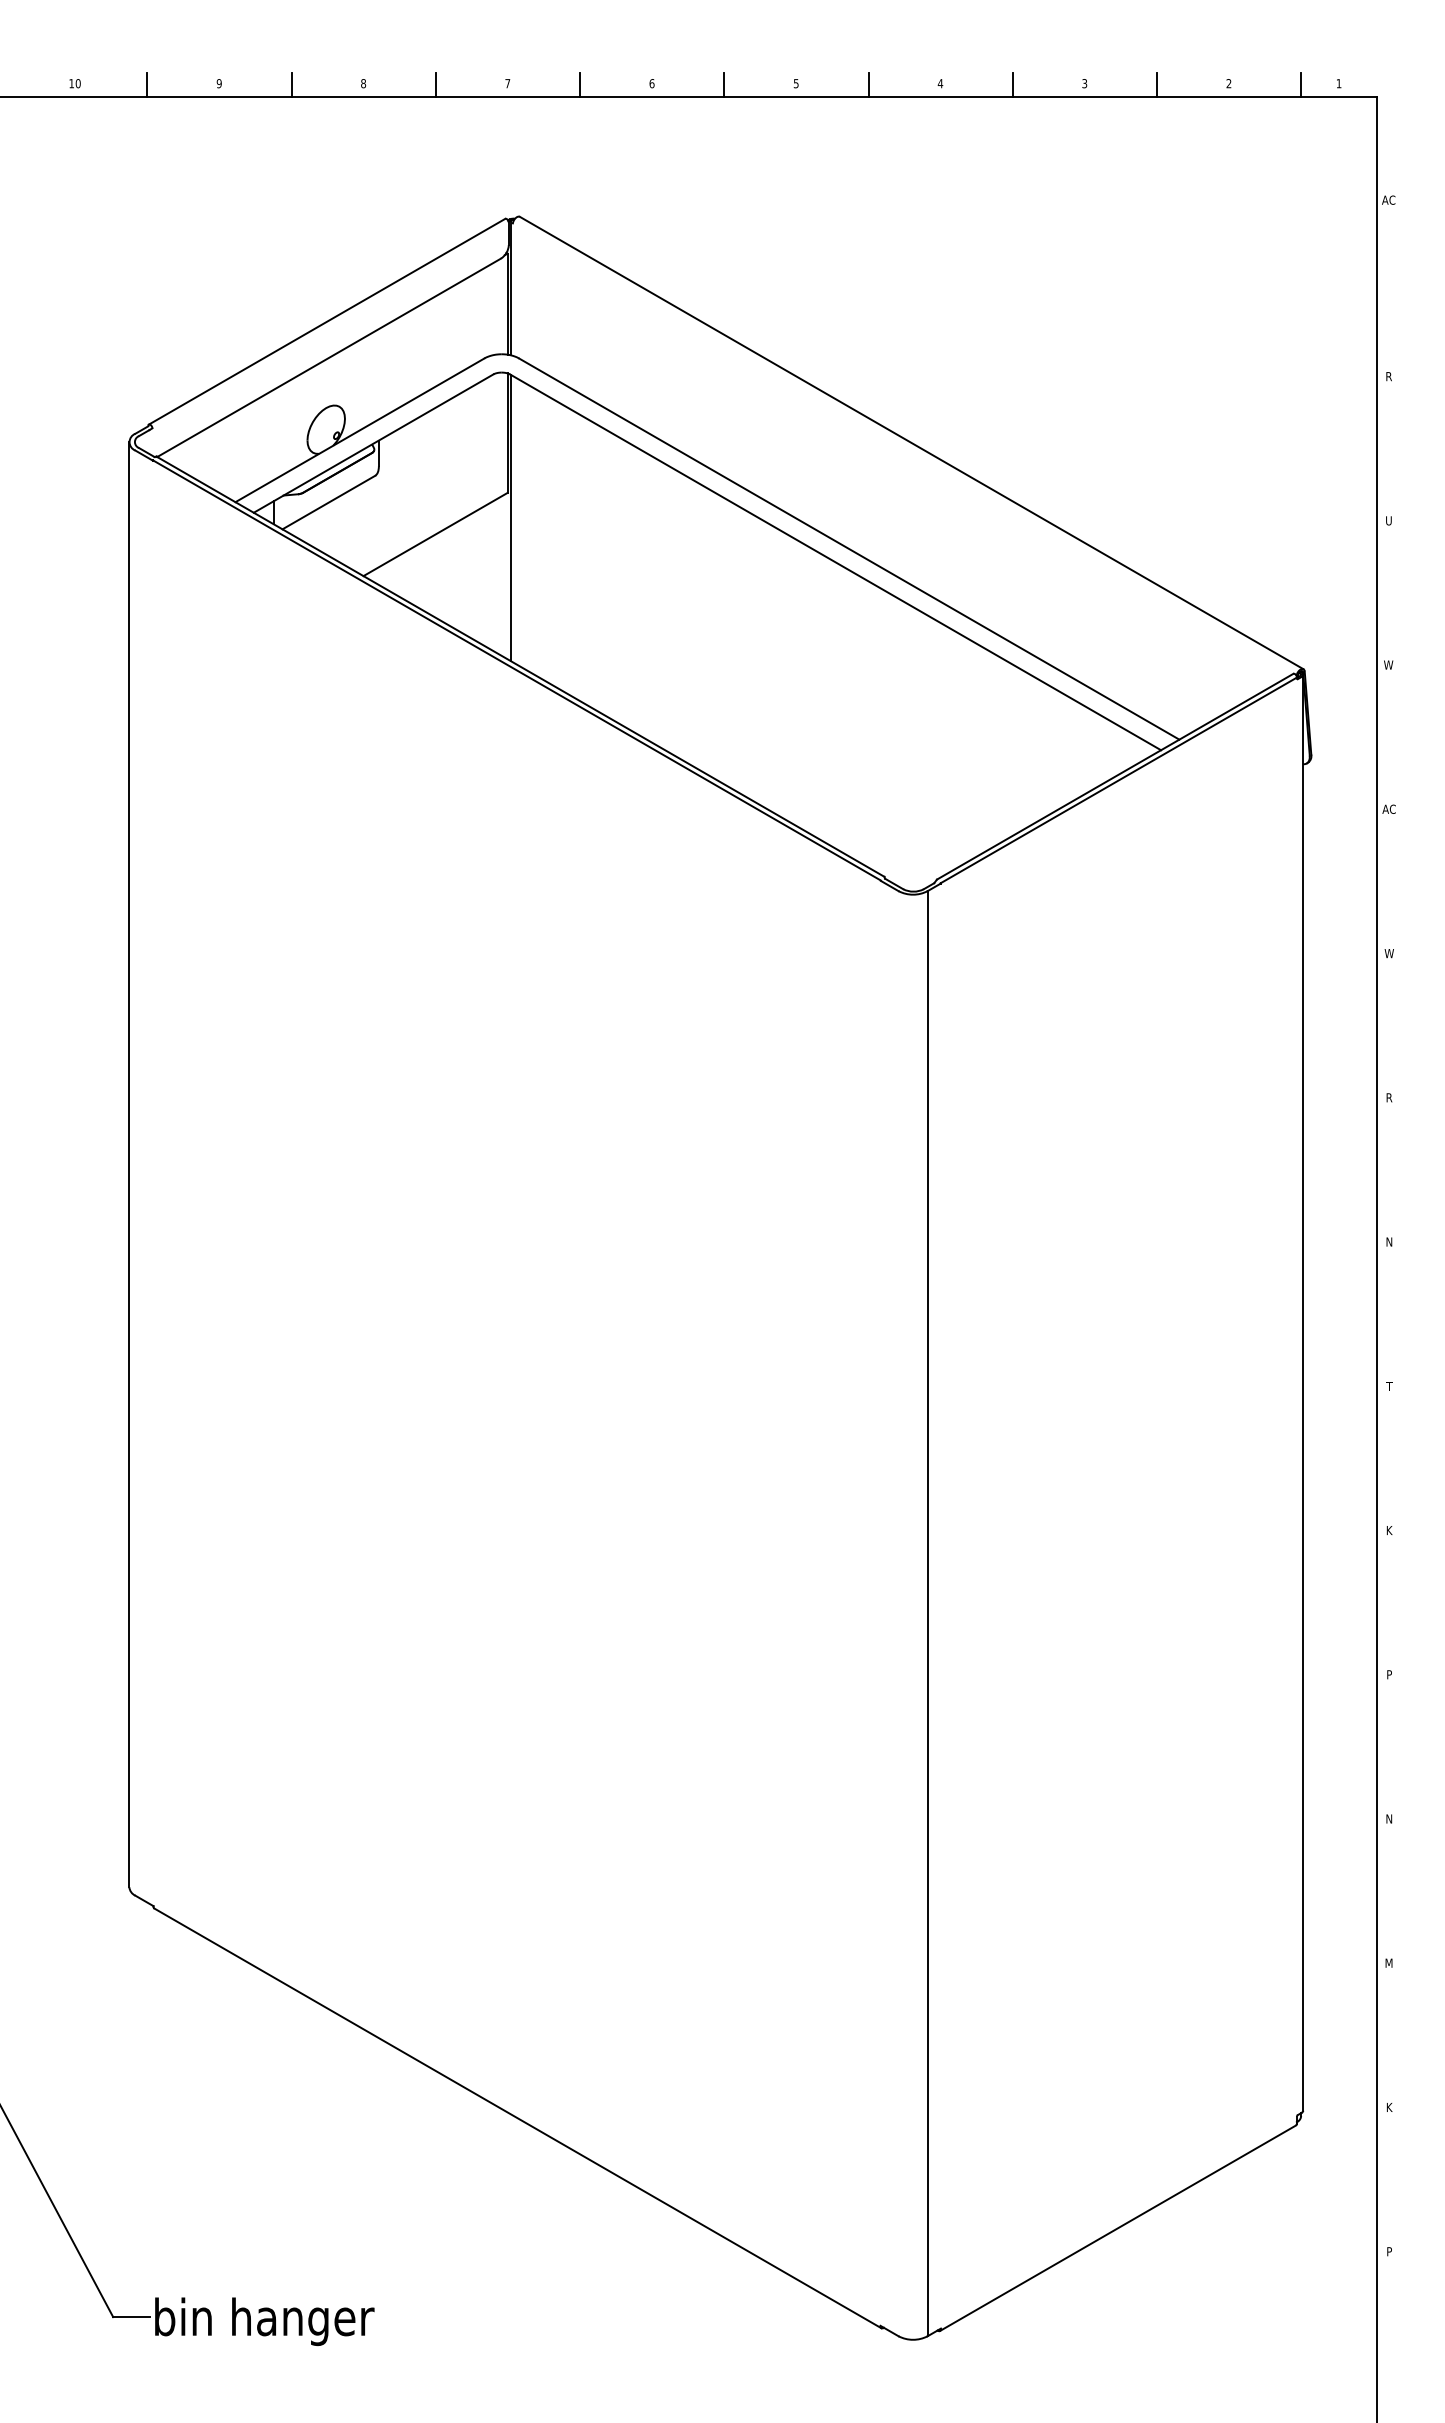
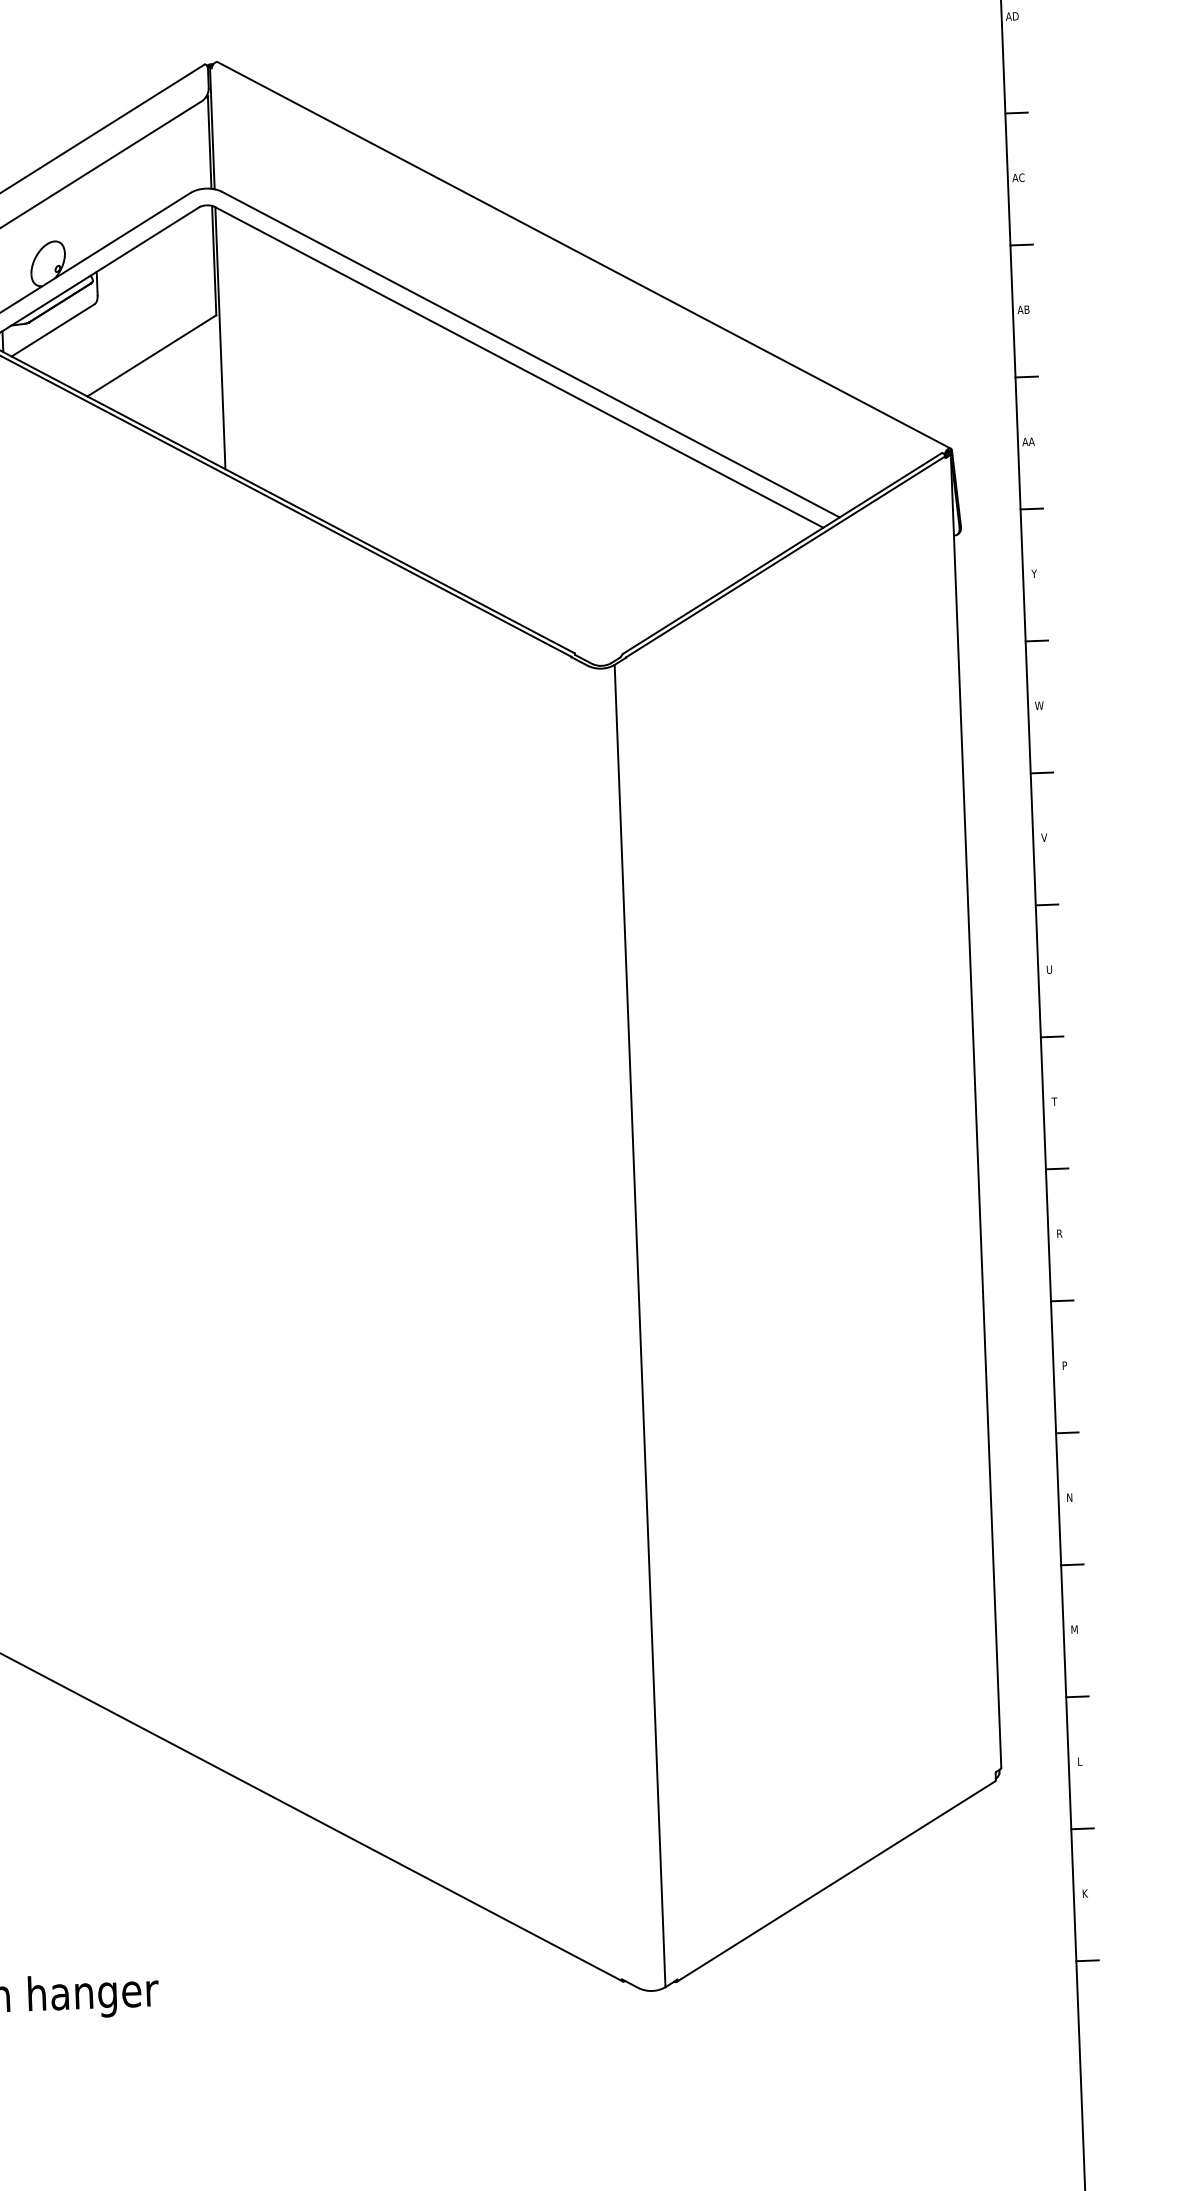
text: (1388, 199) -> (1012, 15), AC -> AD
line: (1389, 305) -> (1016, 112), added
text: (1388, 376) -> (1018, 177), R -> AC
line: (1389, 450) -> (1021, 245), added
text: (1388, 520) -> (1023, 309), U -> AB
line: (1389, 594) -> (1026, 377), added
text: (1388, 664) -> (1028, 441), W -> AA
line: (1389, 738) -> (1031, 508), added
text: (1388, 808) -> (1033, 573), AC -> Y
line: (1389, 882) -> (1036, 640), added
line: (1389, 1026) -> (1042, 772), added
text: (1389, 1097) -> (1044, 837), R -> V
line: (1389, 1171) -> (1047, 905), added
text: (1389, 1241) -> (1049, 969), N -> U
line: (1389, 1315) -> (1052, 1036), added
line: (1389, 1459) -> (1057, 1168), added
text: (1389, 1530) -> (1059, 1233), K -> R
line: (1389, 1603) -> (1062, 1300), added
line: (1389, 1748) -> (1067, 1433), added
line: (1389, 1892) -> (1072, 1564), added
line: (1389, 2036) -> (1077, 1696), added
text: (1389, 2107) -> (1080, 1761), K -> L
line: (1389, 2180) -> (1082, 1828), added
text: (1389, 2251) -> (1085, 1893), P -> K
line: (1389, 2325) -> (1087, 1961), added

